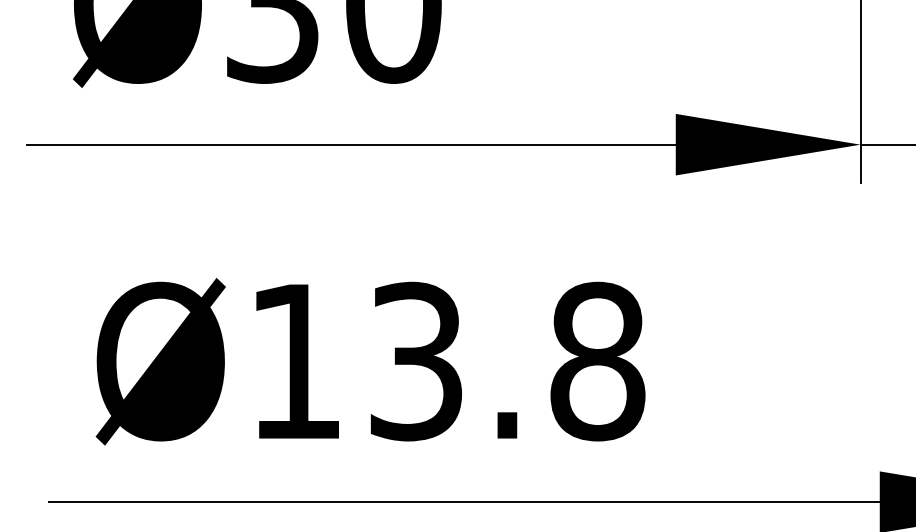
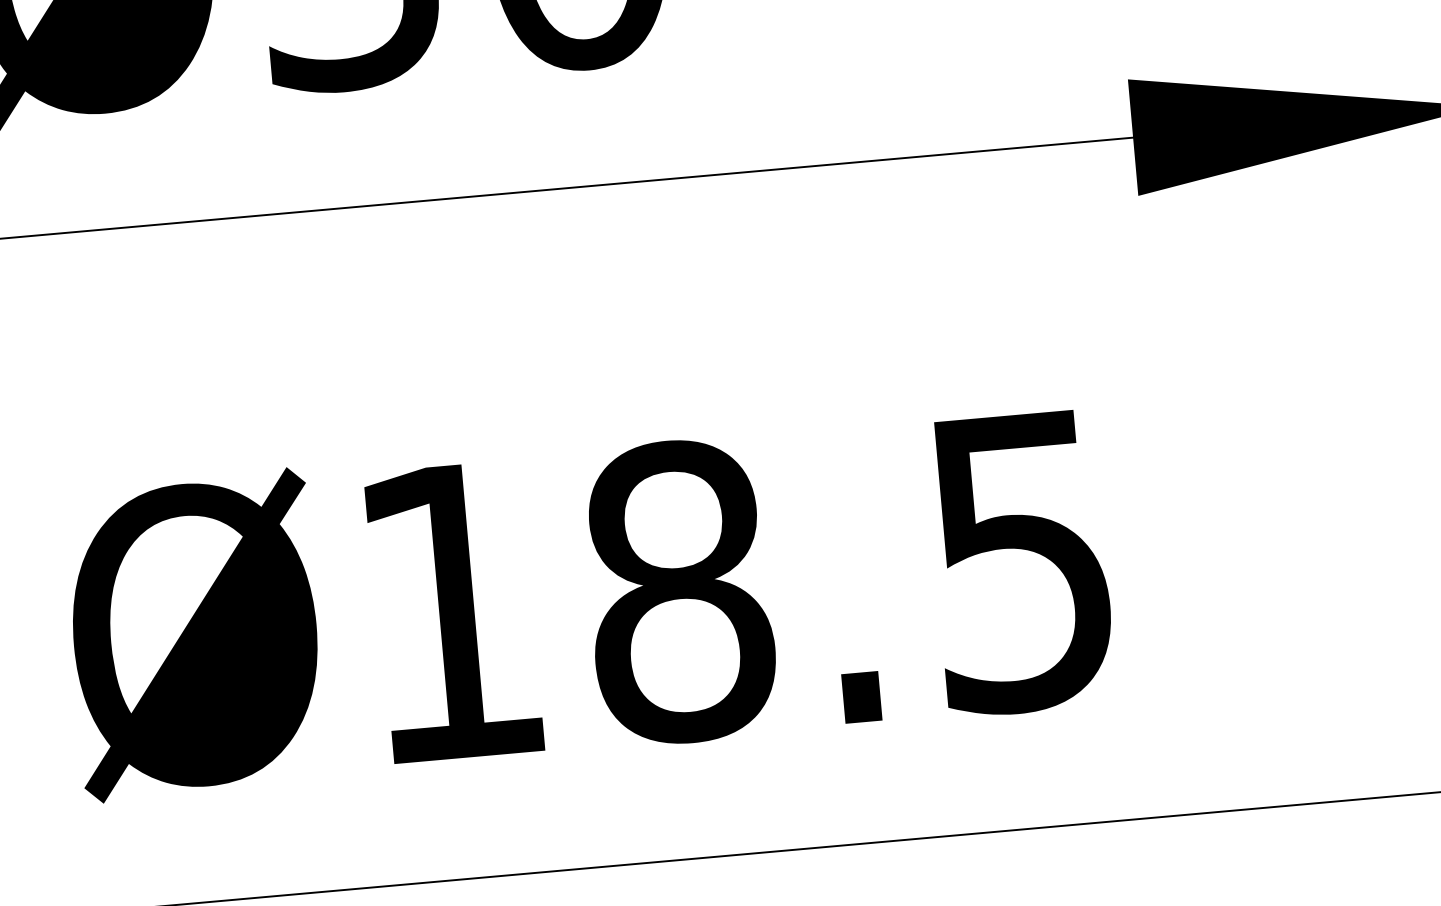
text: (507, 361) -> (851, 576), Ø13.8 -> Ø18.5

